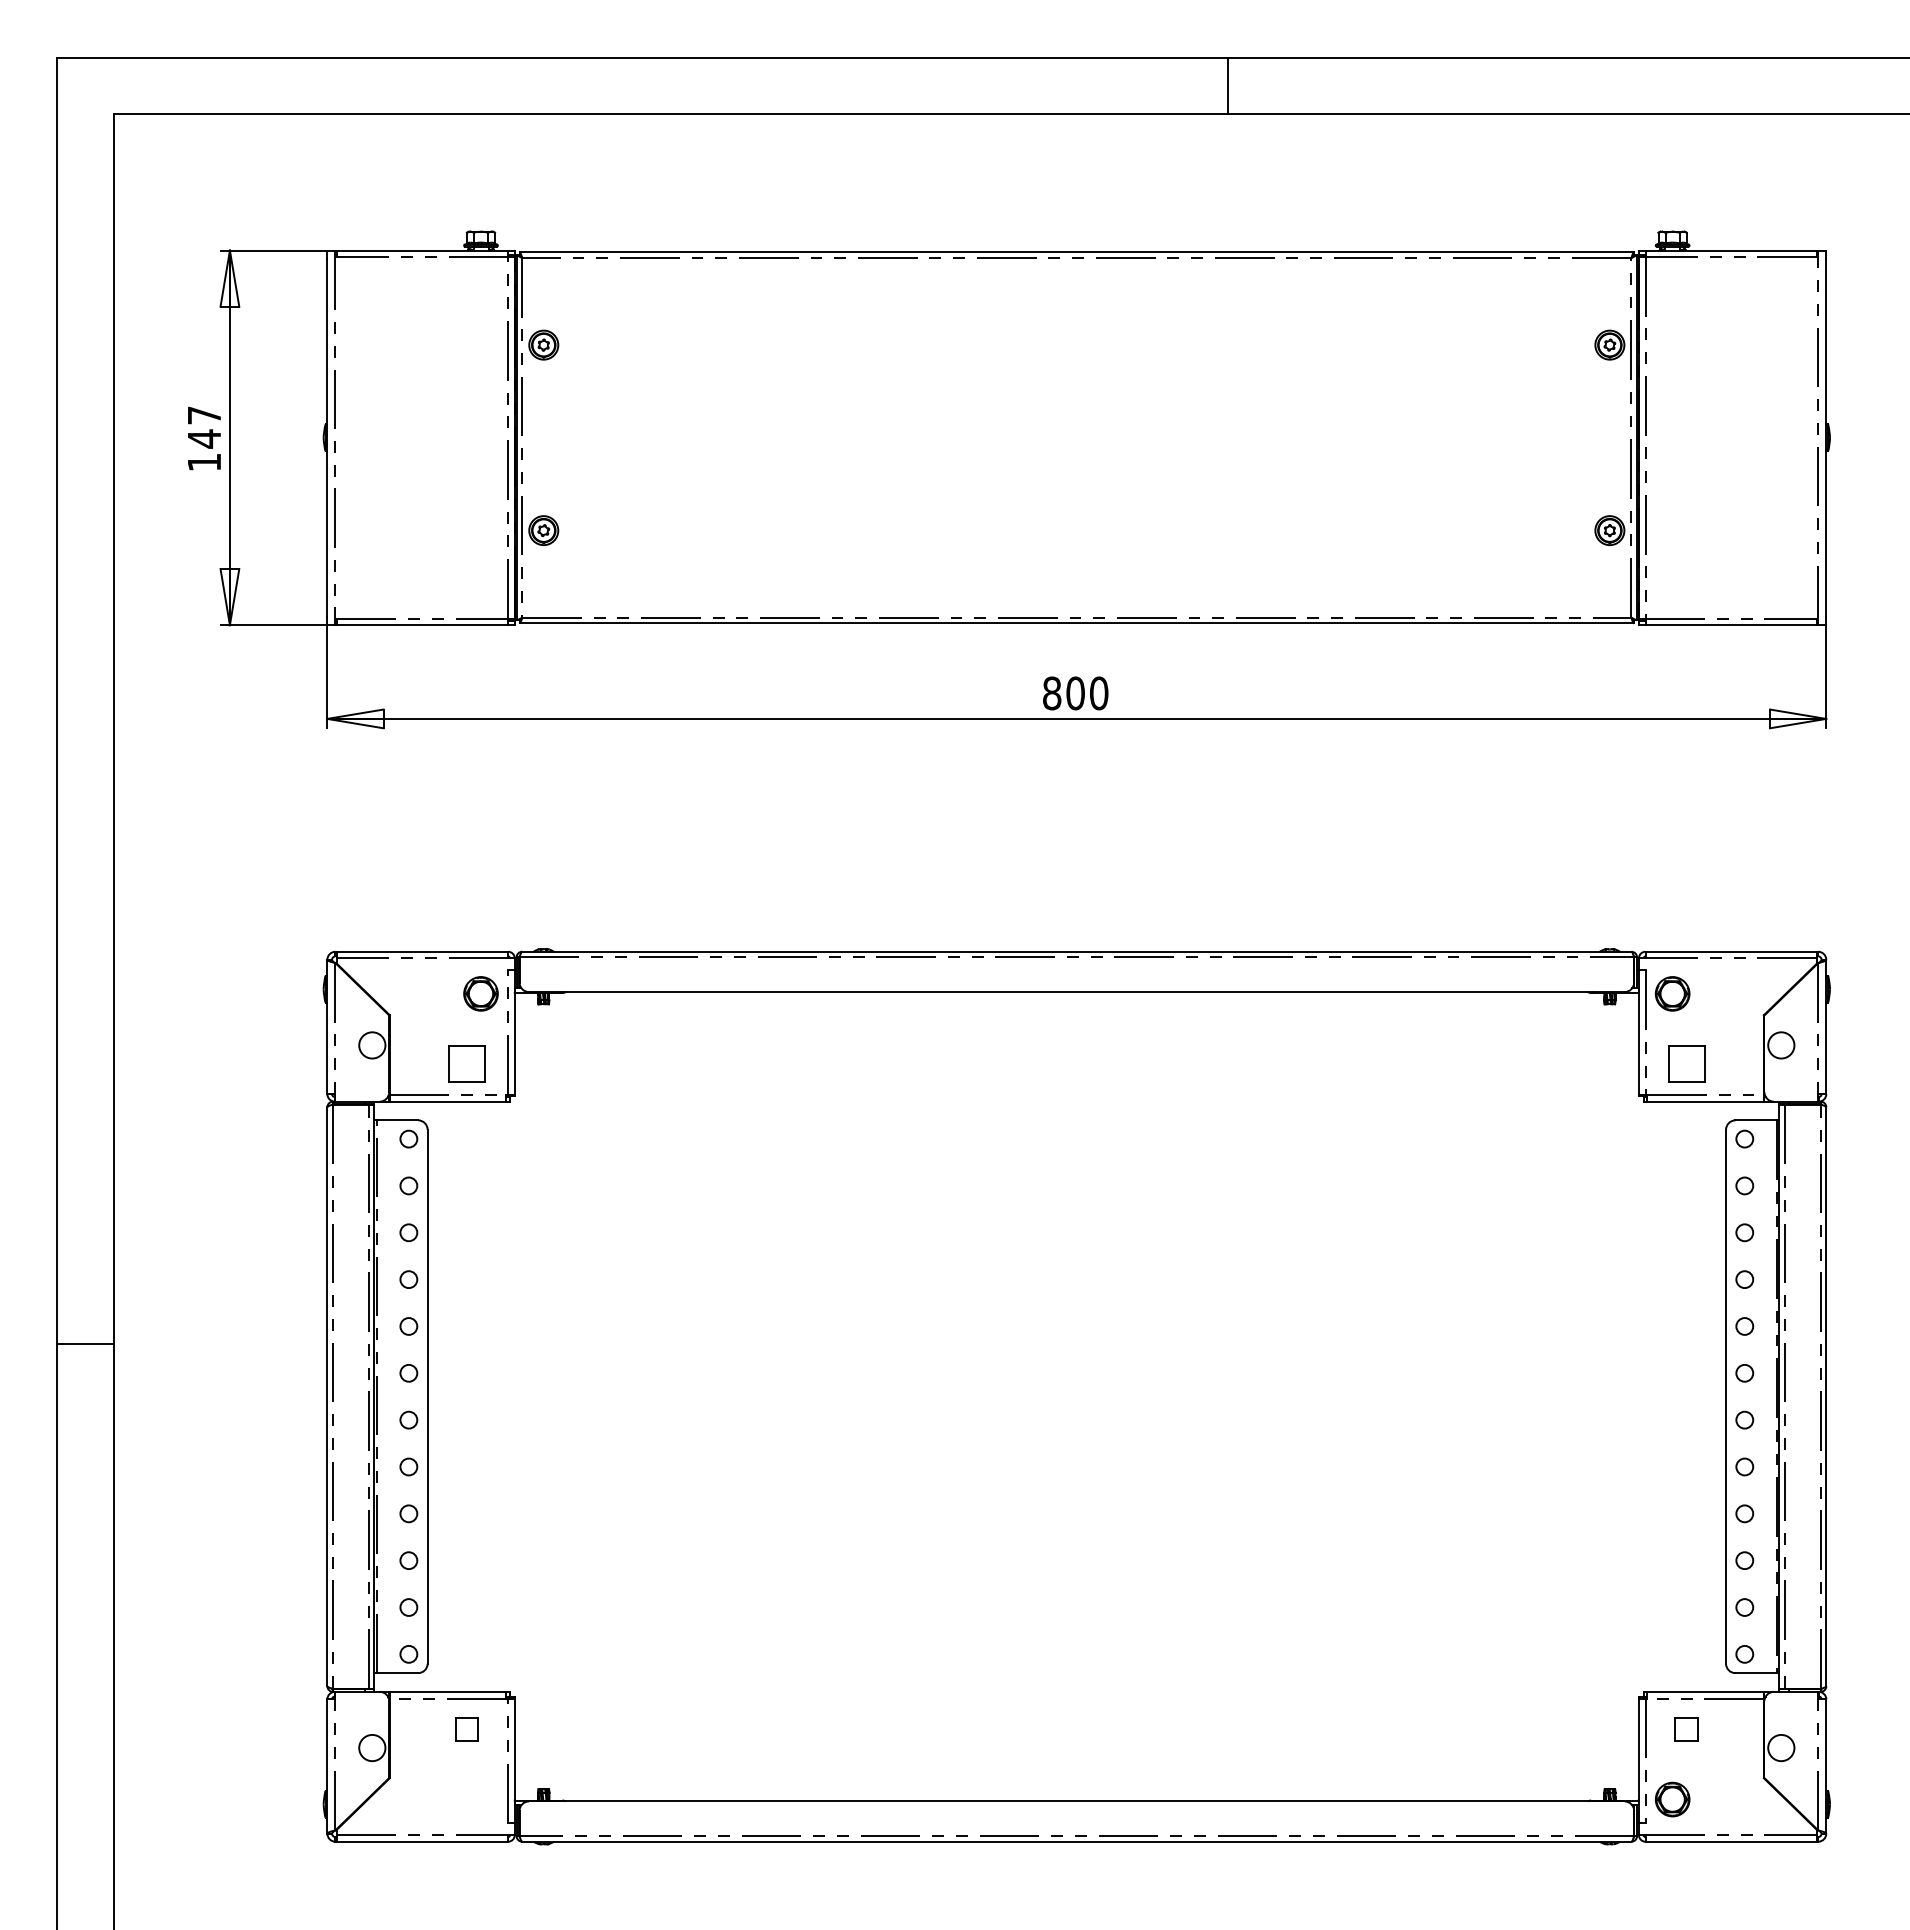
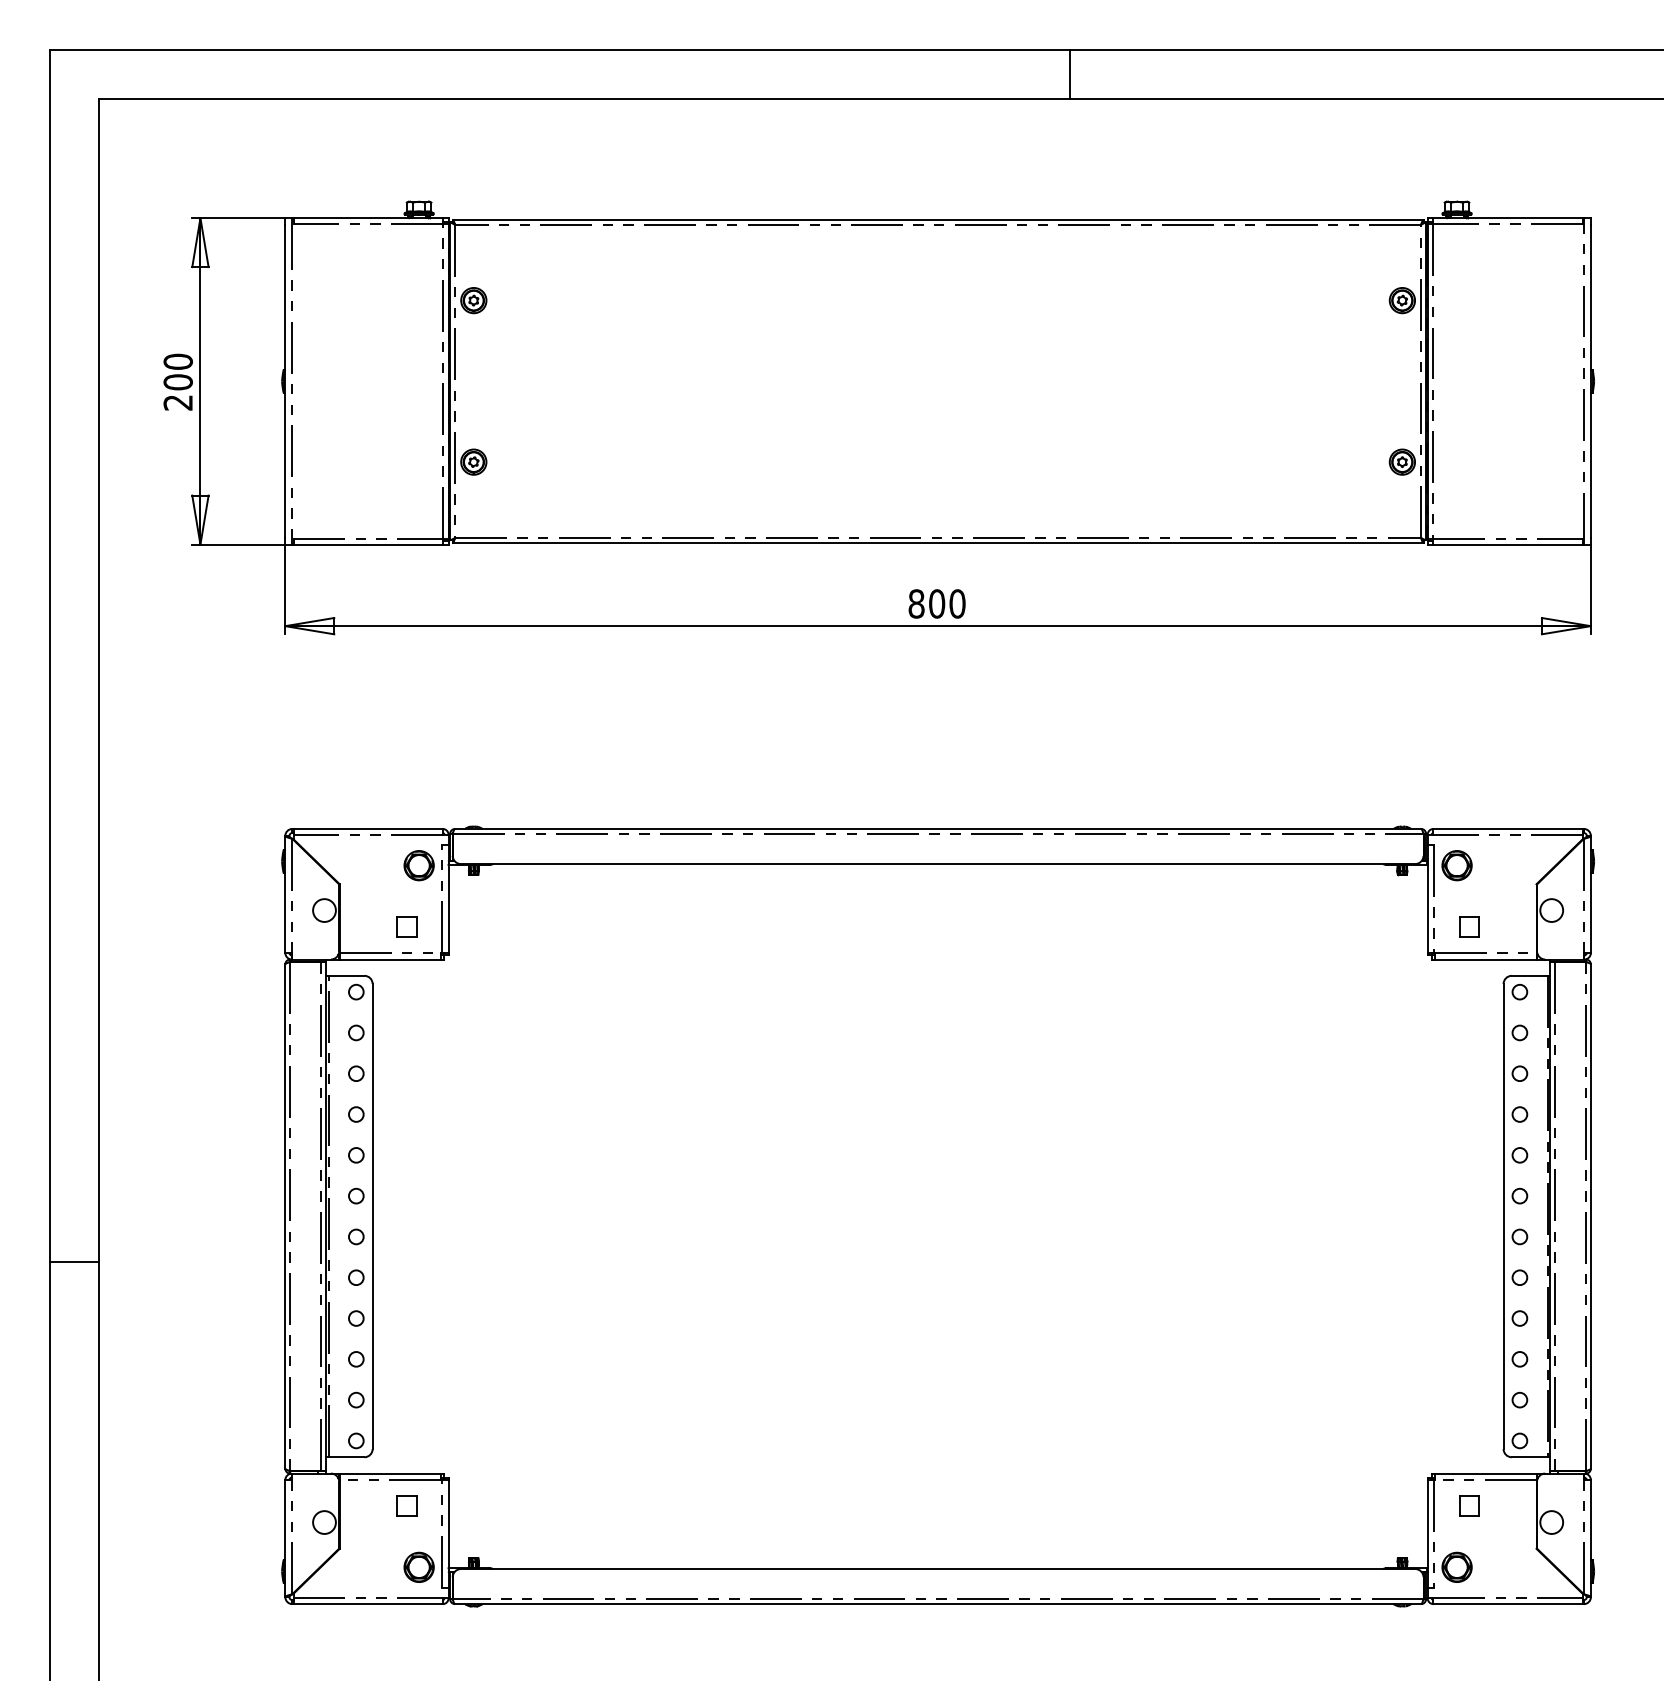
text: (204, 438) -> (178, 381), 147 -> 200
part: (466, 1063) -> (406, 926), size x0.62
part: (1686, 1063) -> (1469, 926), size x0.62
line: (85, 1344) -> (74, 1262), moved
part: (480, 1799) -> (418, 1567), added

